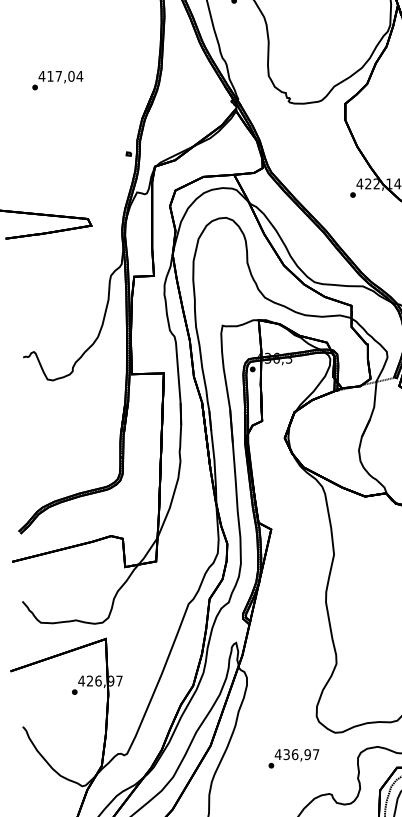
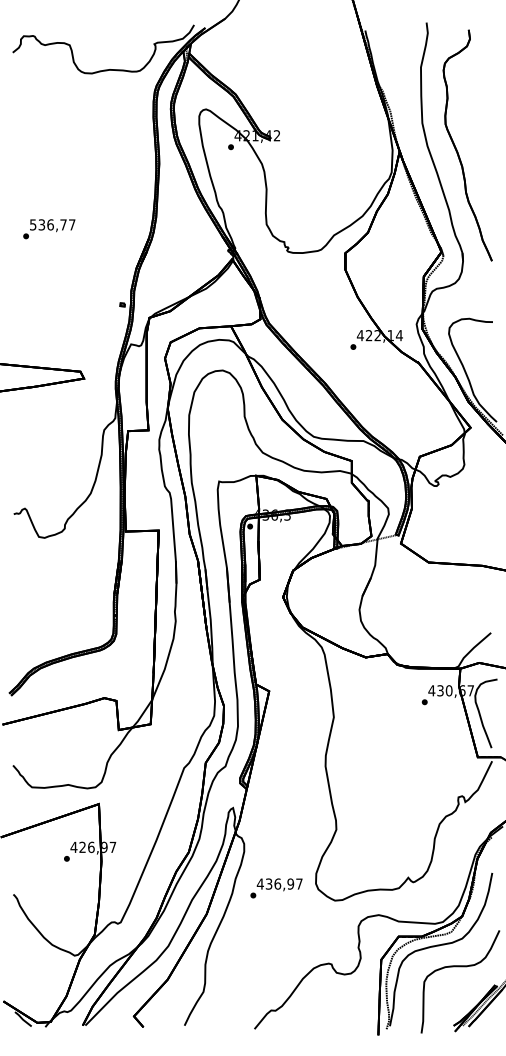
text: (60, 75) -> (52, 224), 417,04 -> 536,77
text: (293, 758) -> (276, 888), moved

